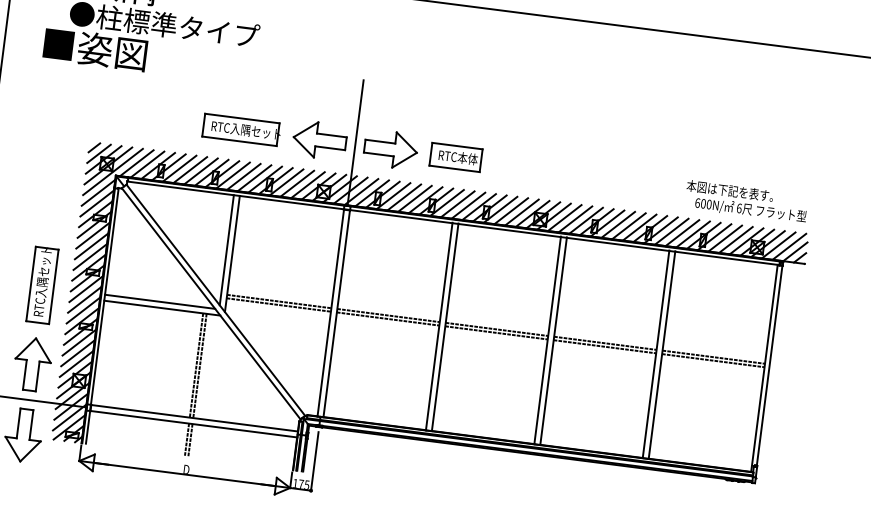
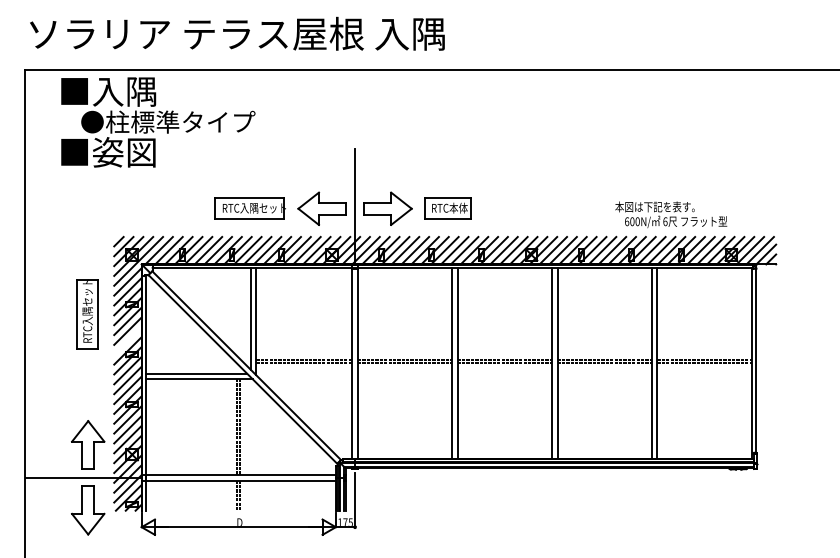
text: (746, 201) -> (671, 214), moved
line: (89, 256) -> (127, 340), removed
part: (42, 285) -> (87, 314), moved

